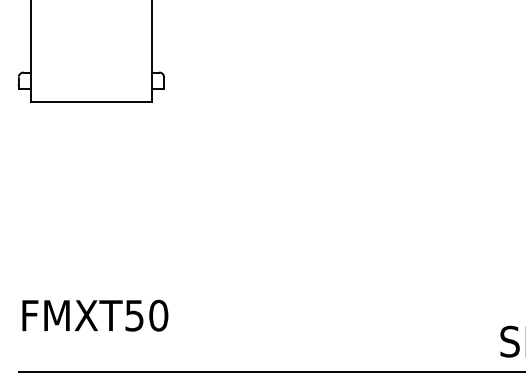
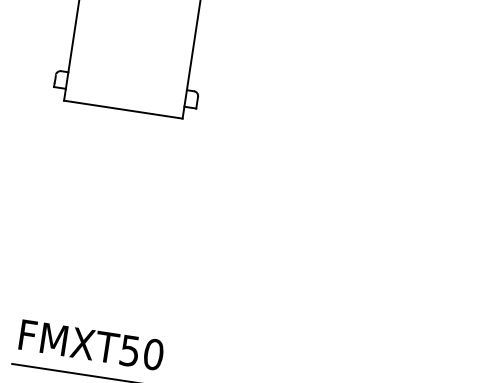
text: (95, 315) -> (91, 344), moved

